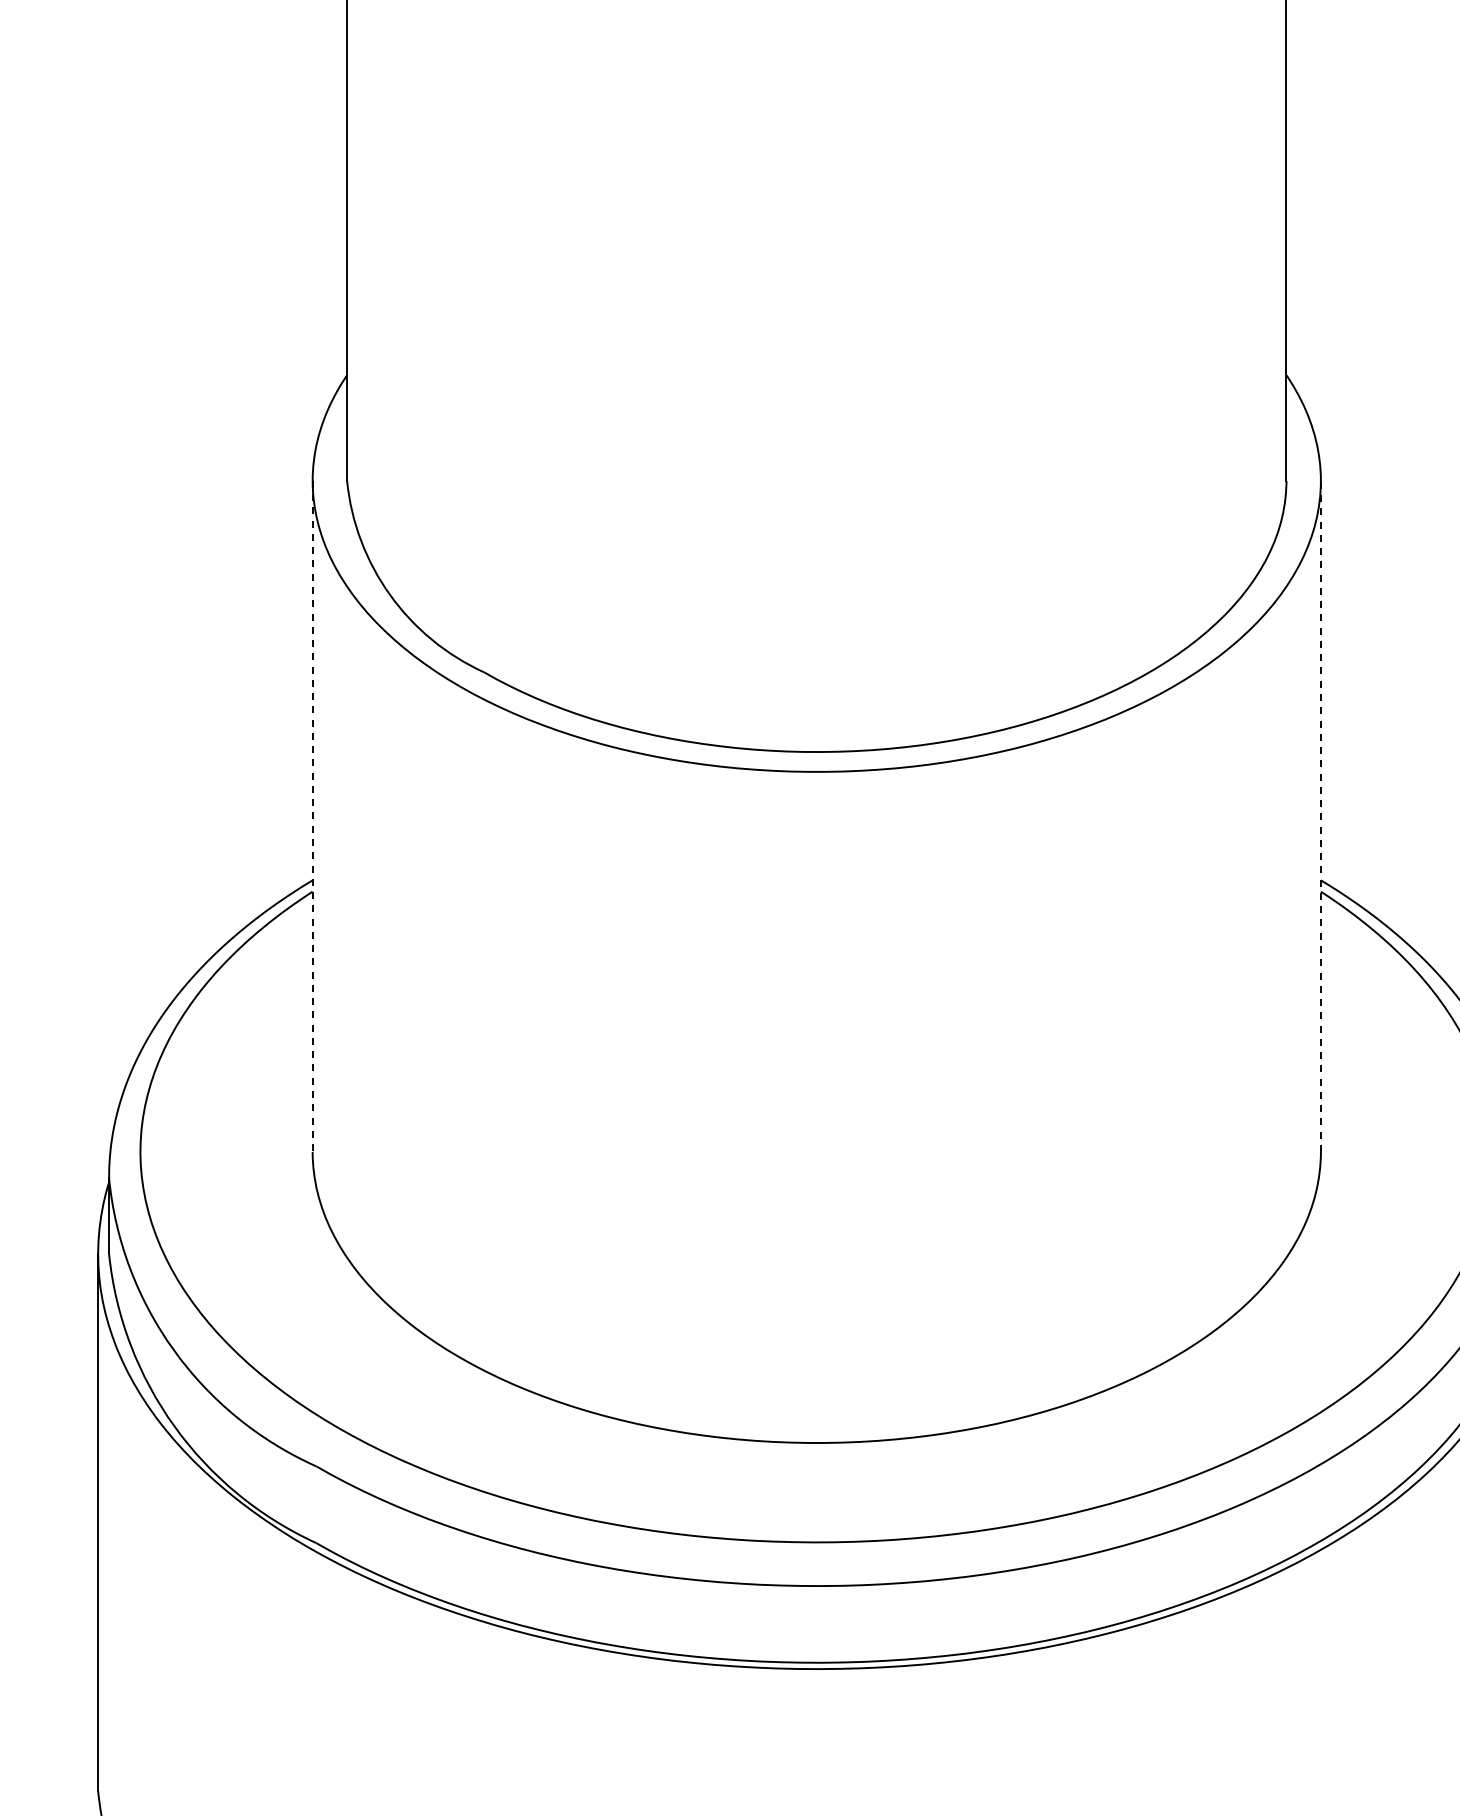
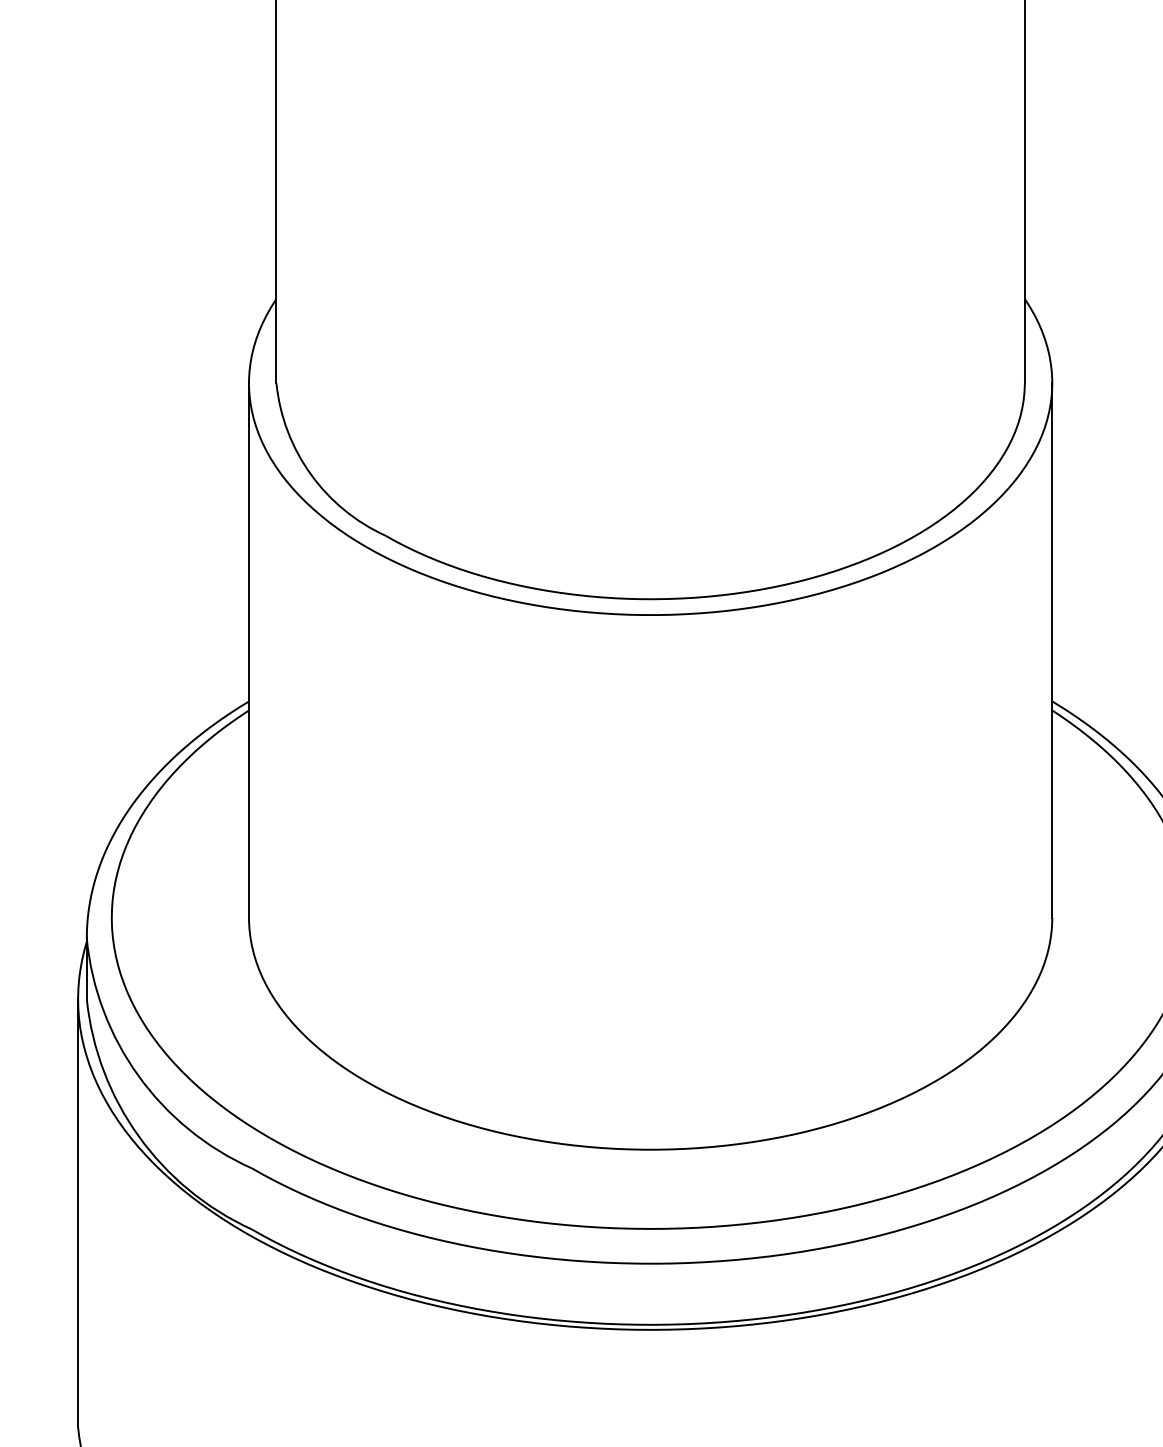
line: (312, 816) -> (248, 650), dashed -> solid
line: (1320, 816) -> (1051, 650), dashed -> solid

